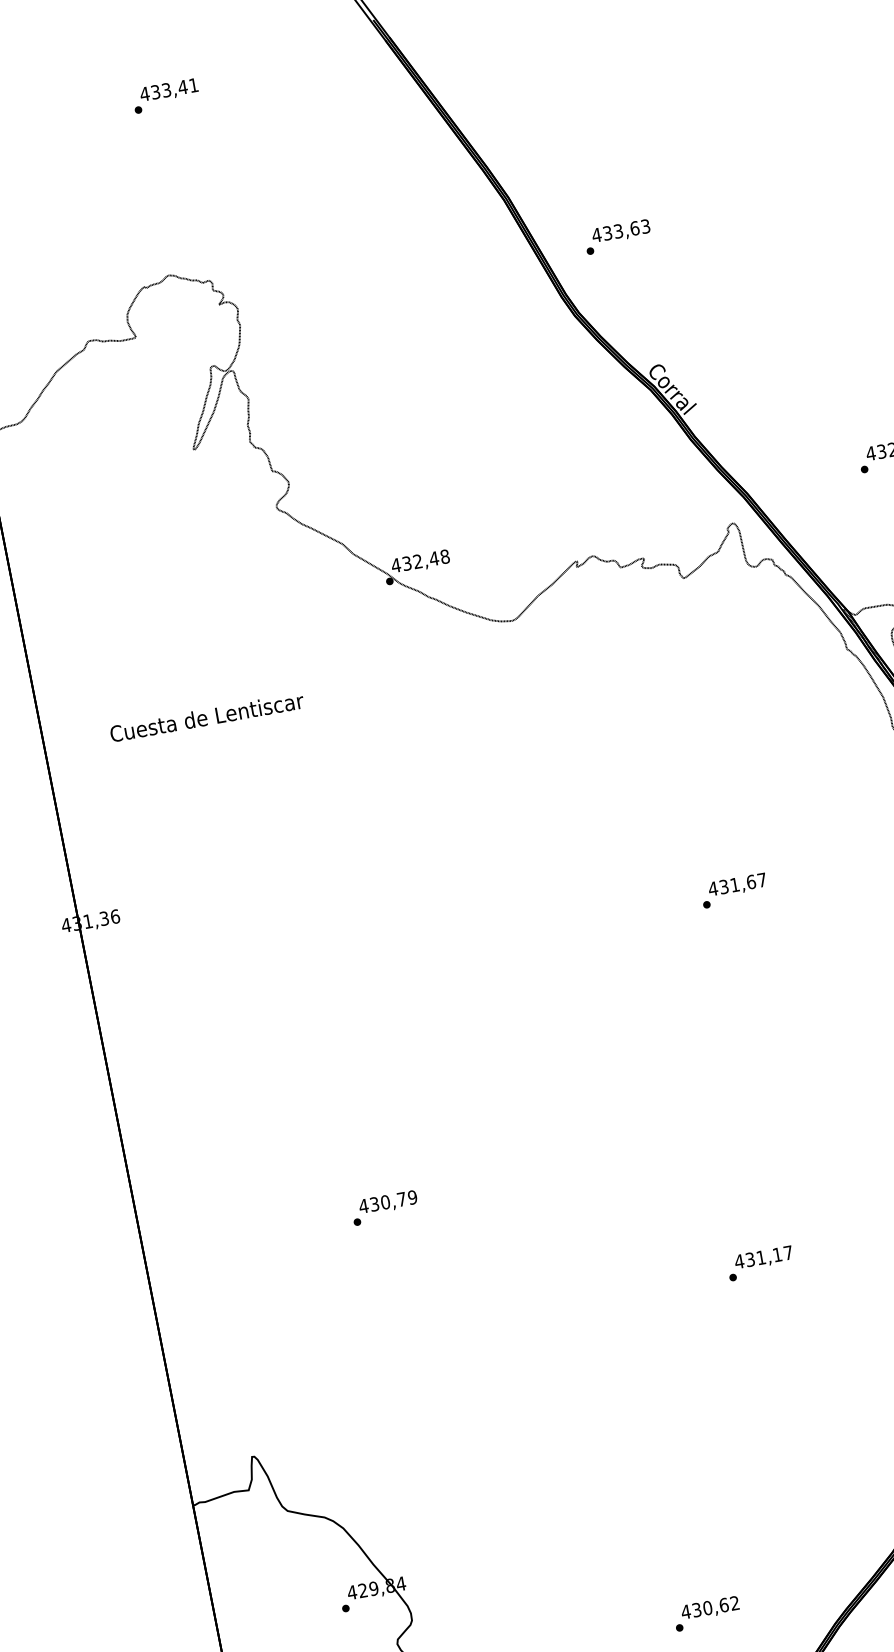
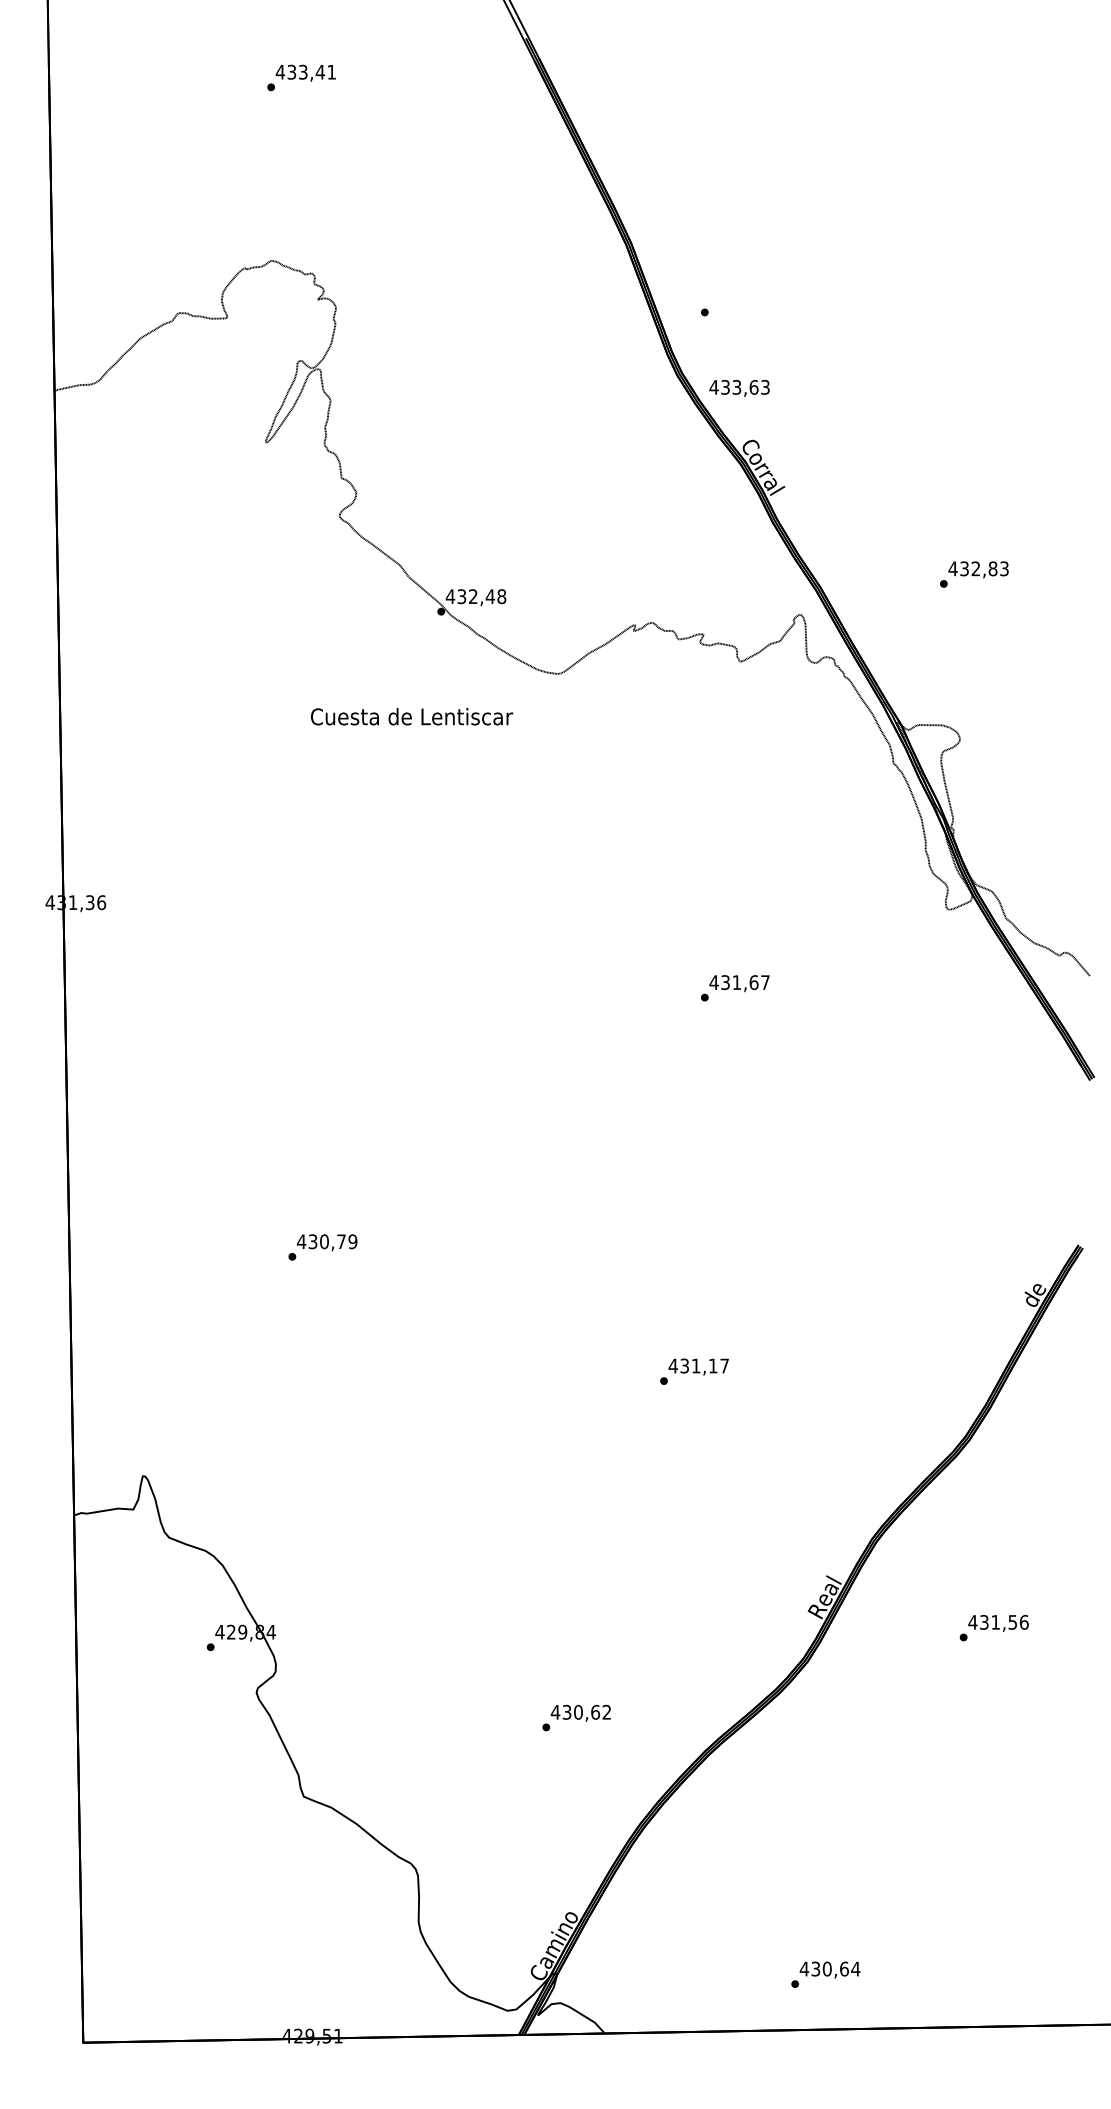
text: (621, 231) -> (739, 388), moved
text: (207, 717) -> (412, 716), moved

